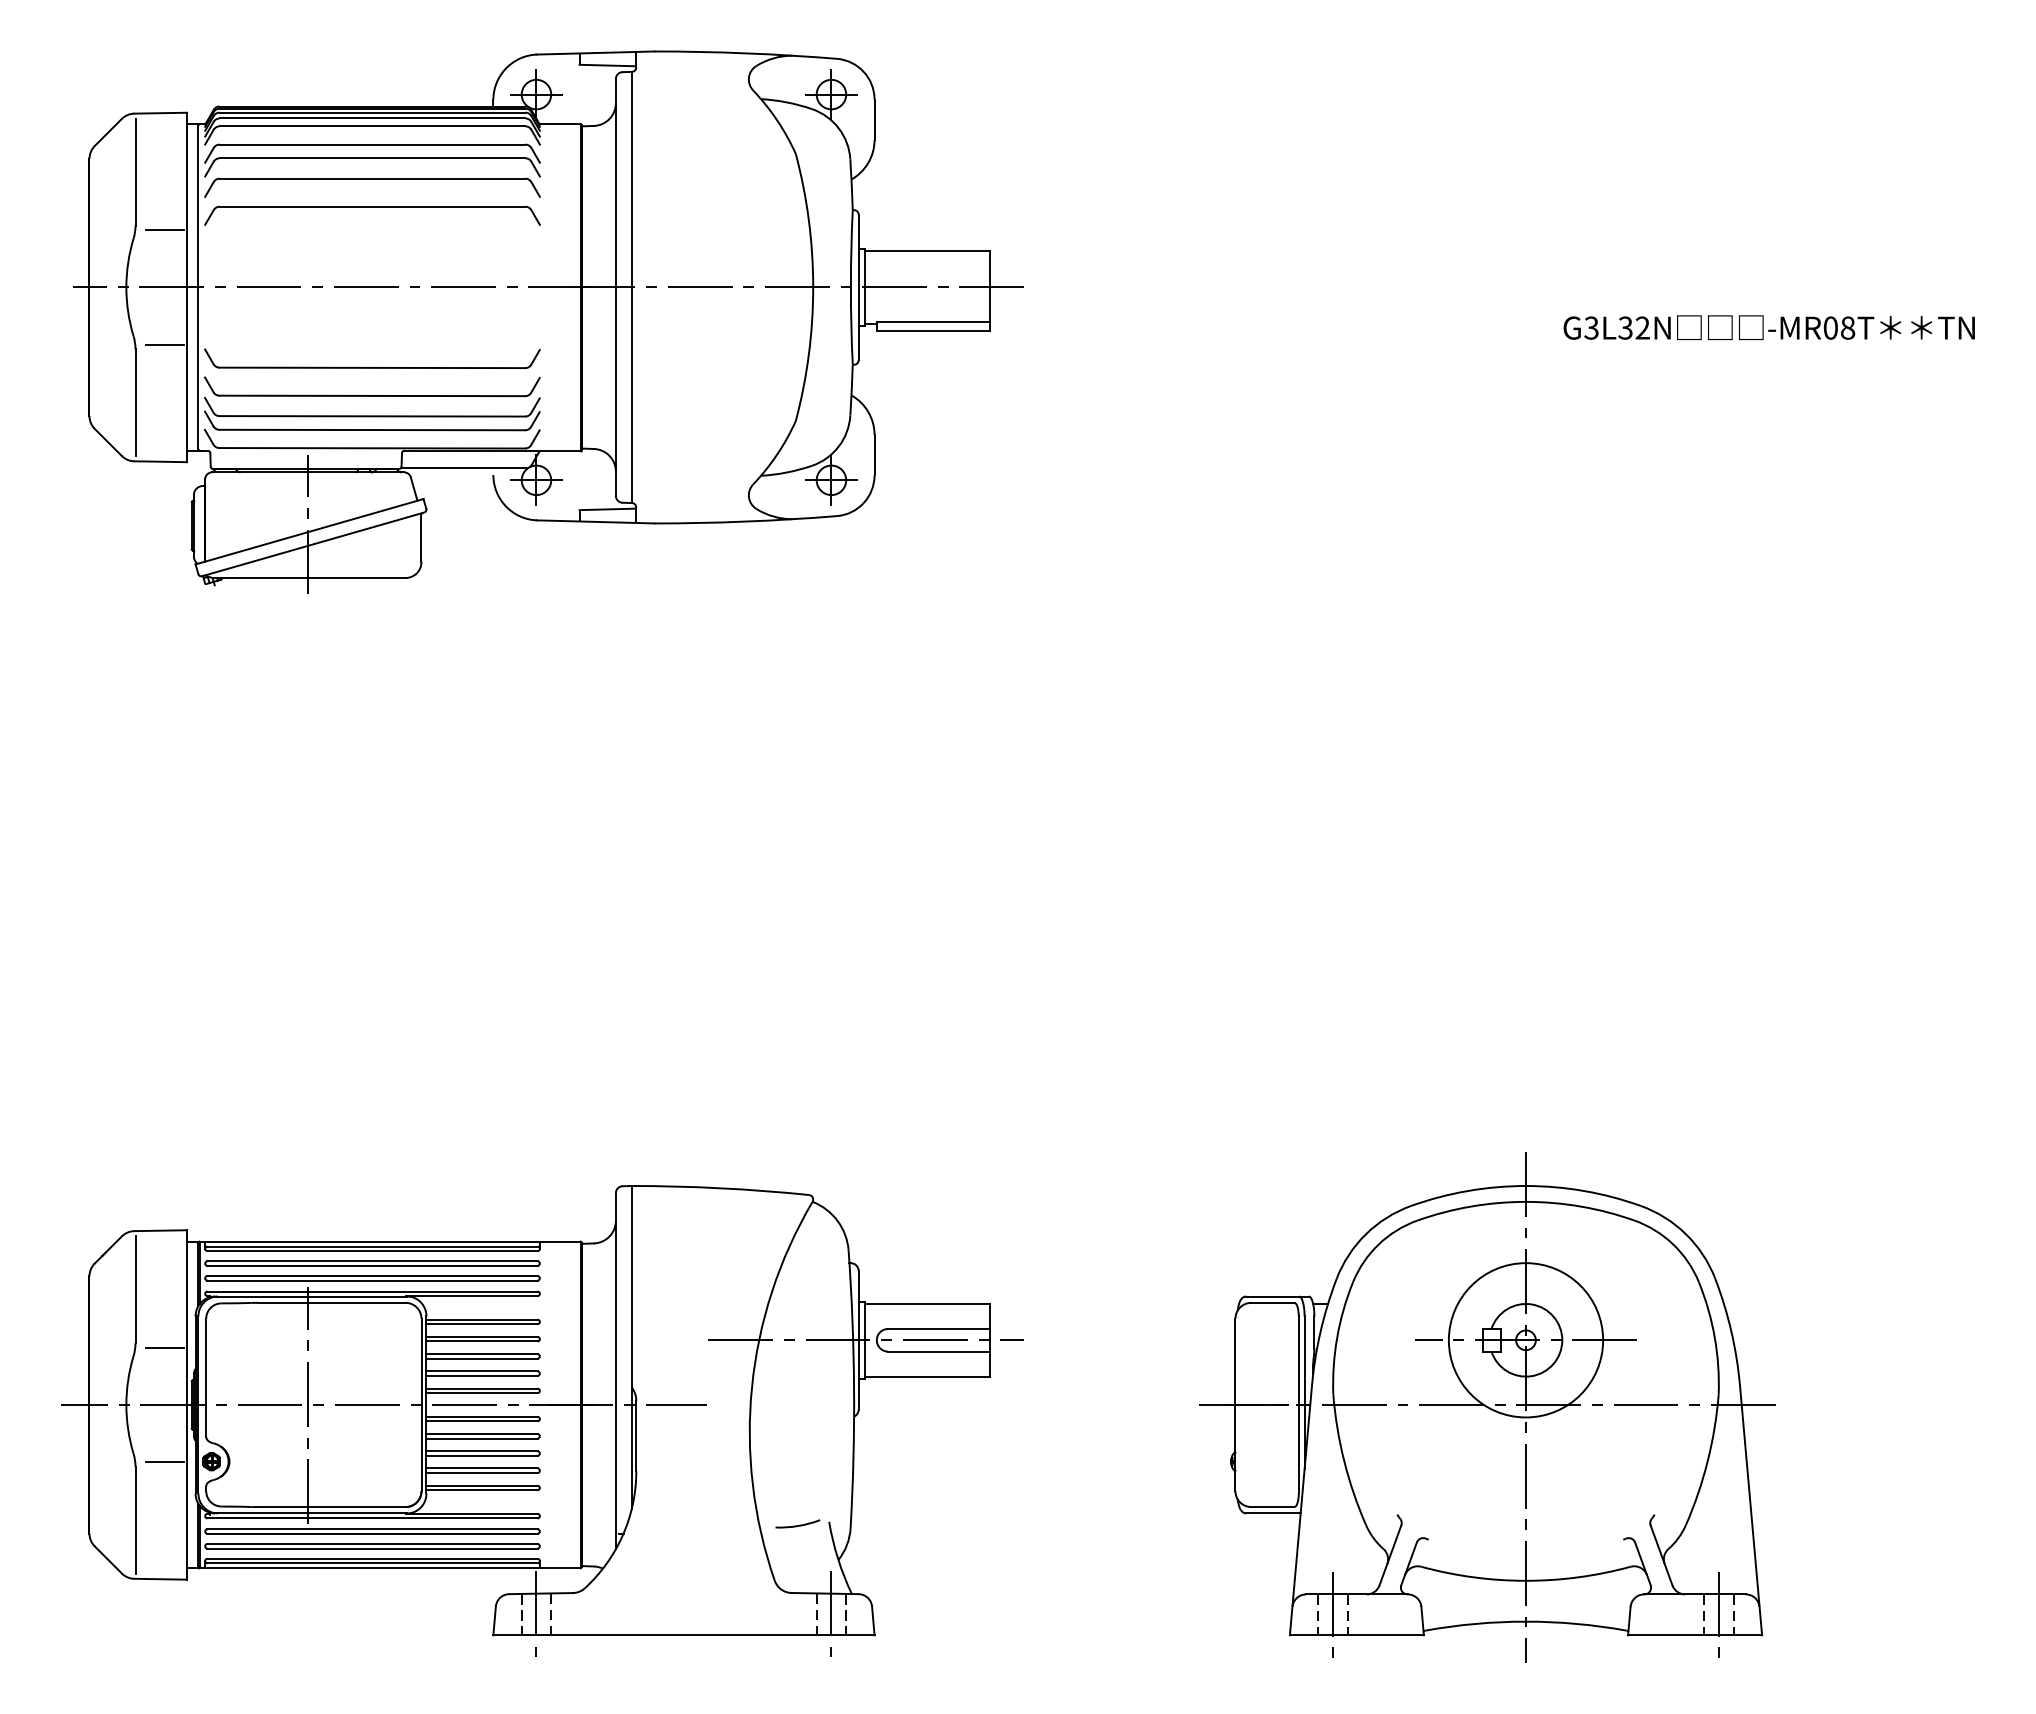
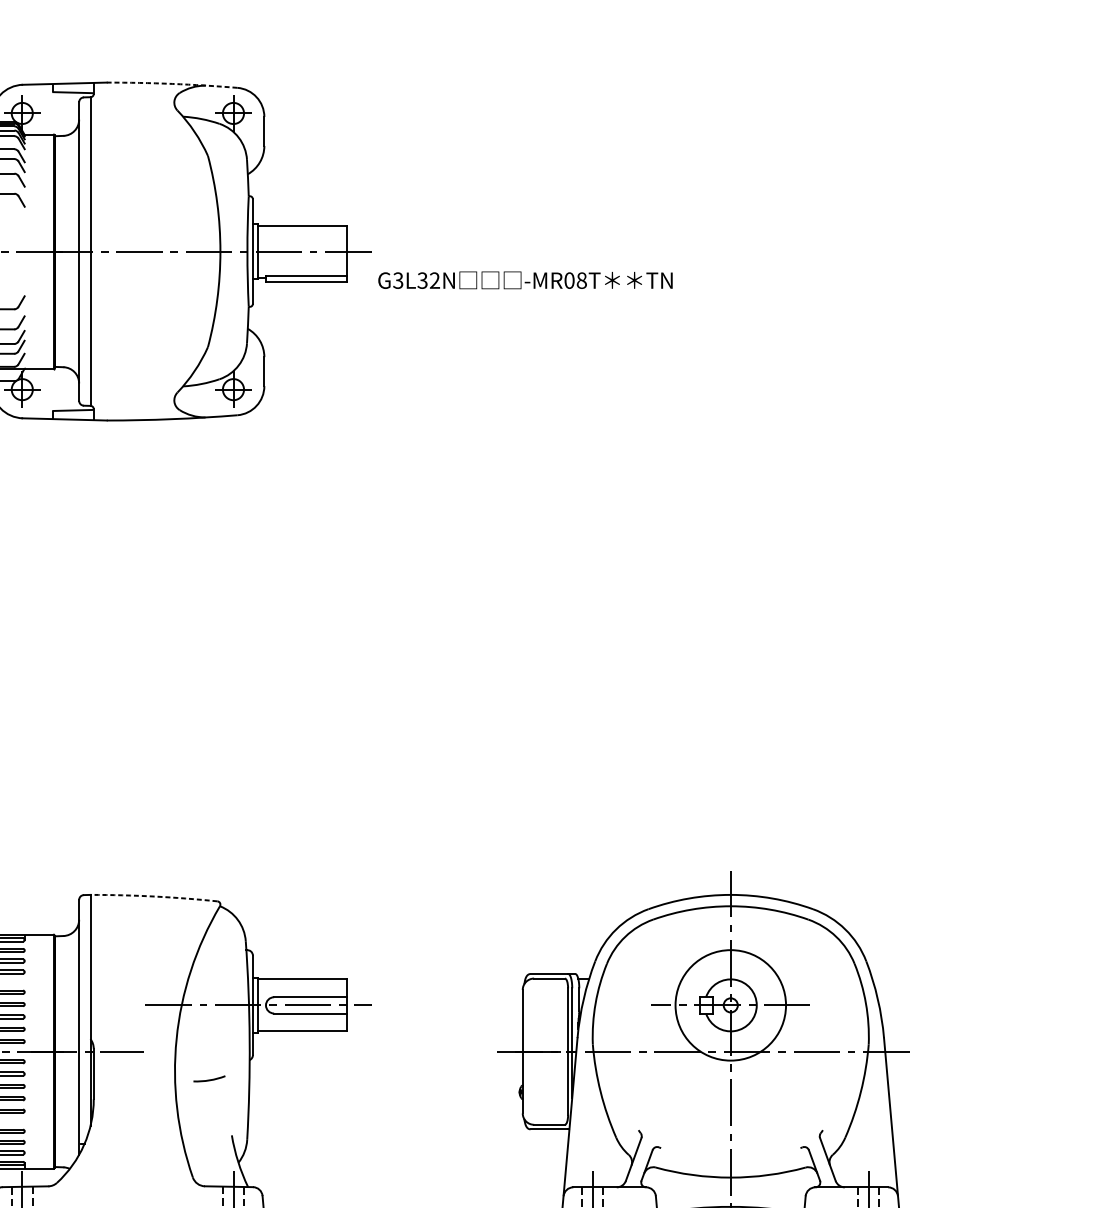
arc: (745, 53) -> (171, 84), solid -> dashed
text: (1768, 327) -> (524, 280), moved
arc: (720, 1188) -> (154, 896), solid -> dashed
arc: (797, 1525) -> (209, 1079), moved

